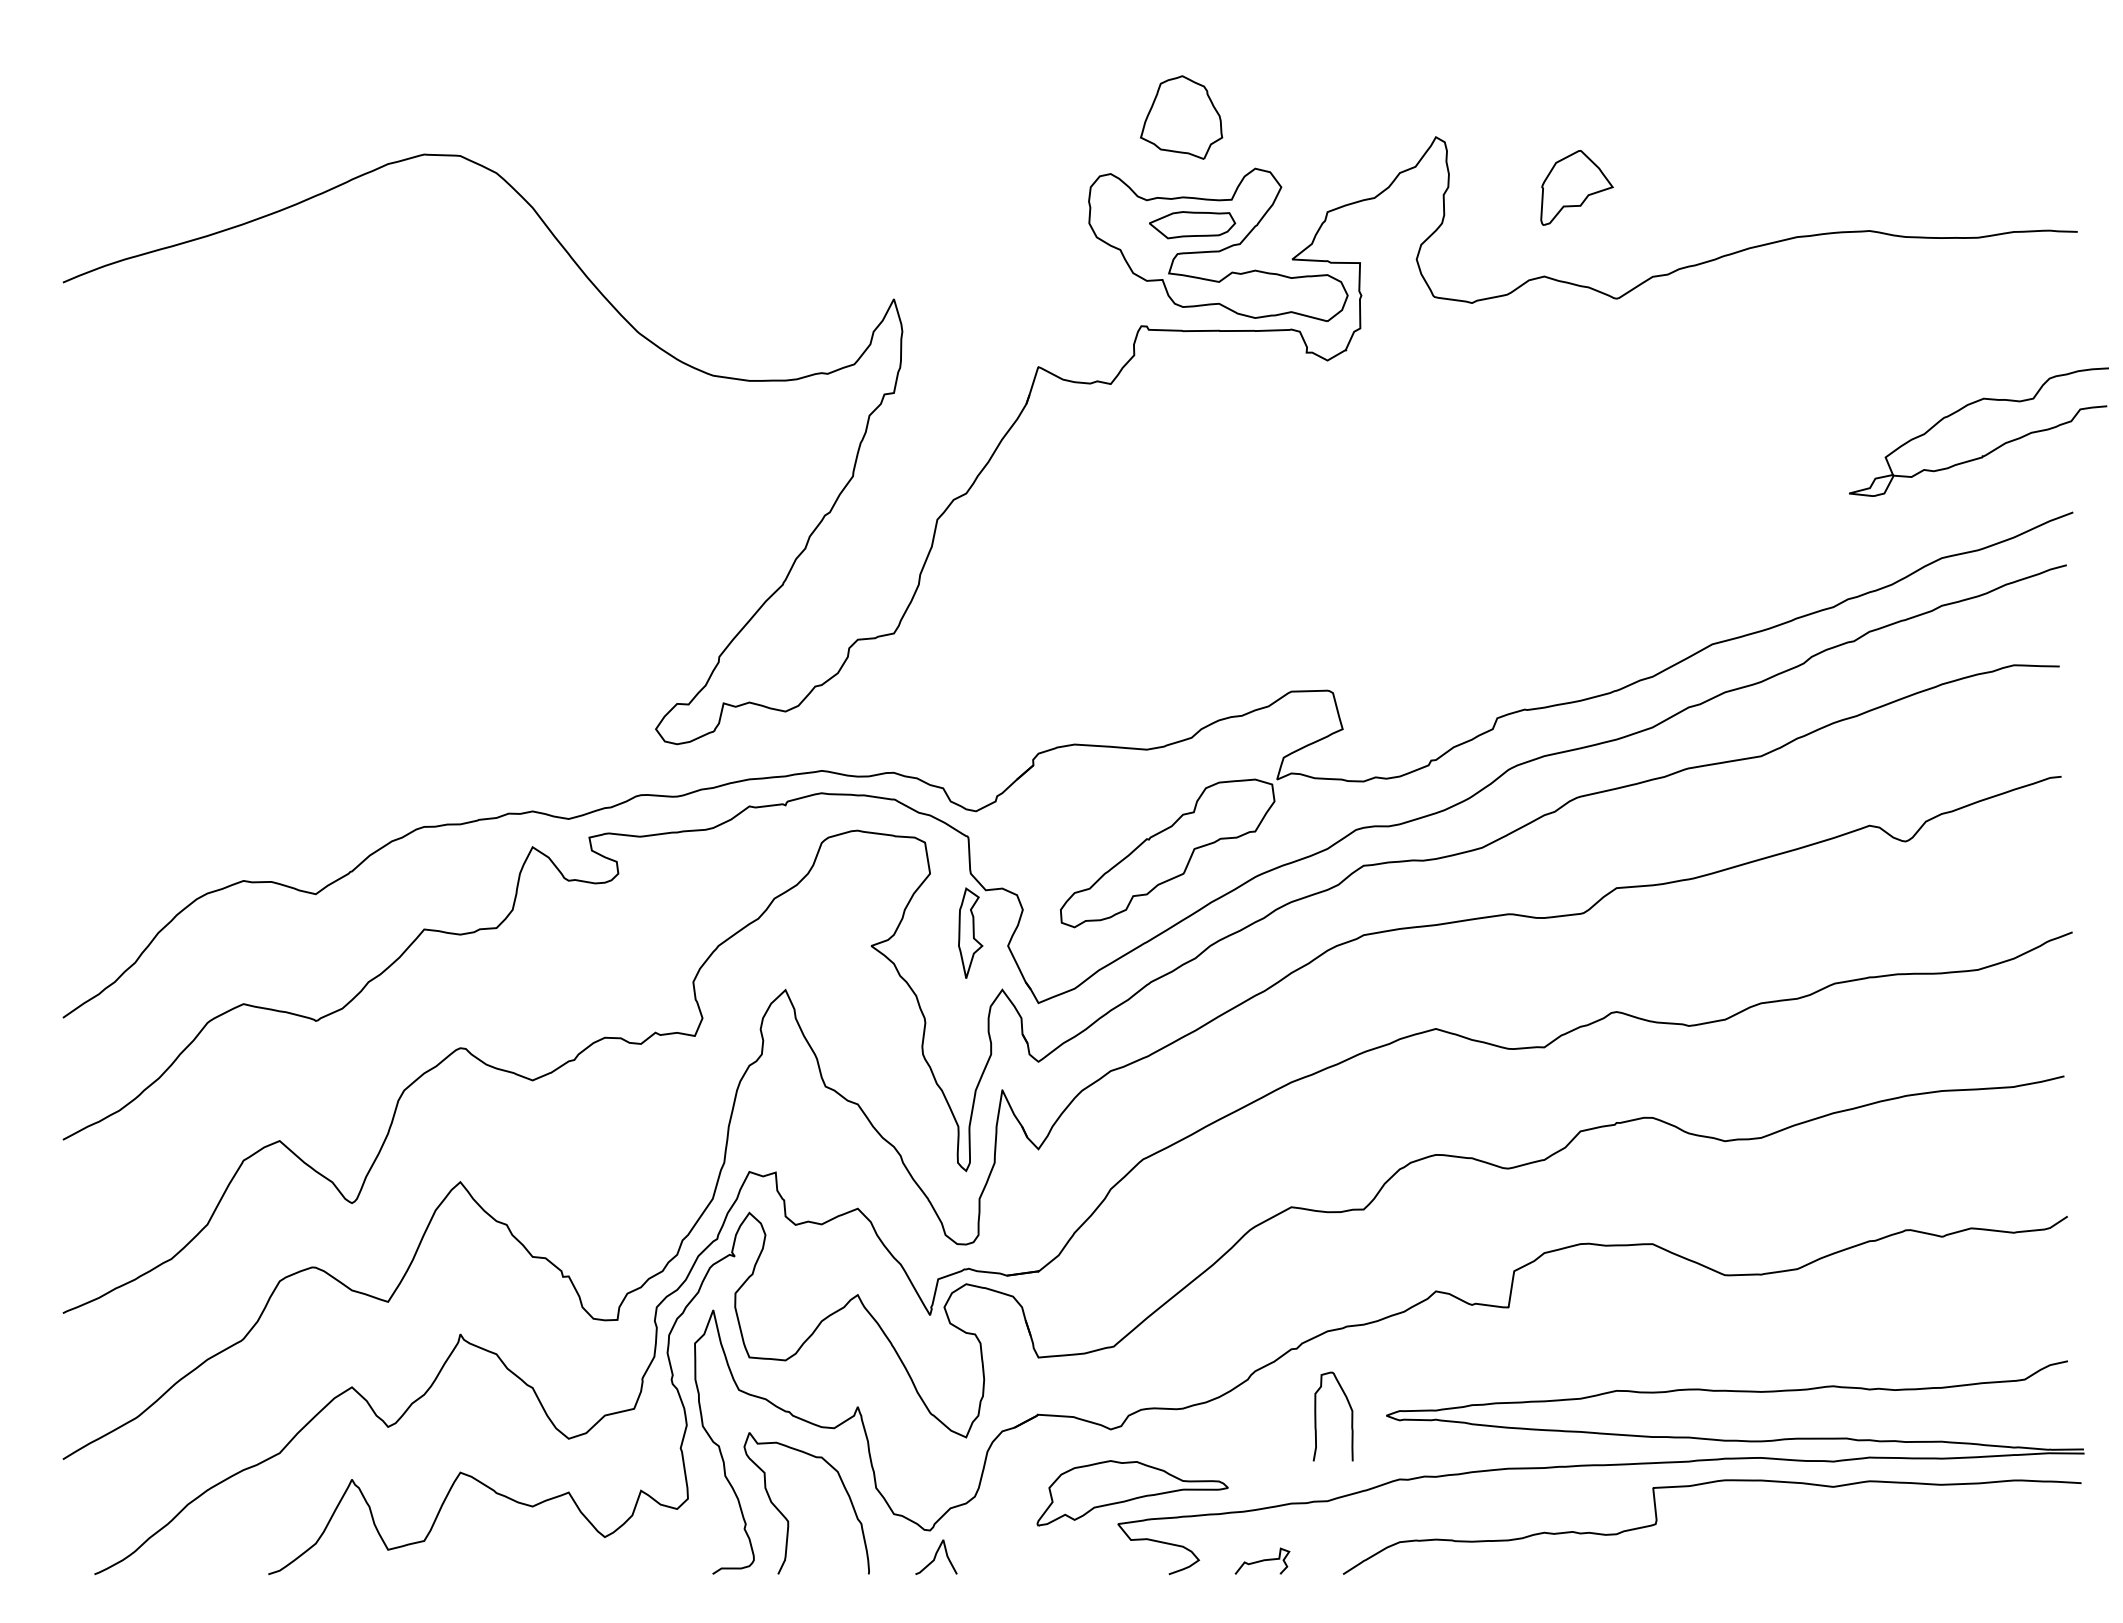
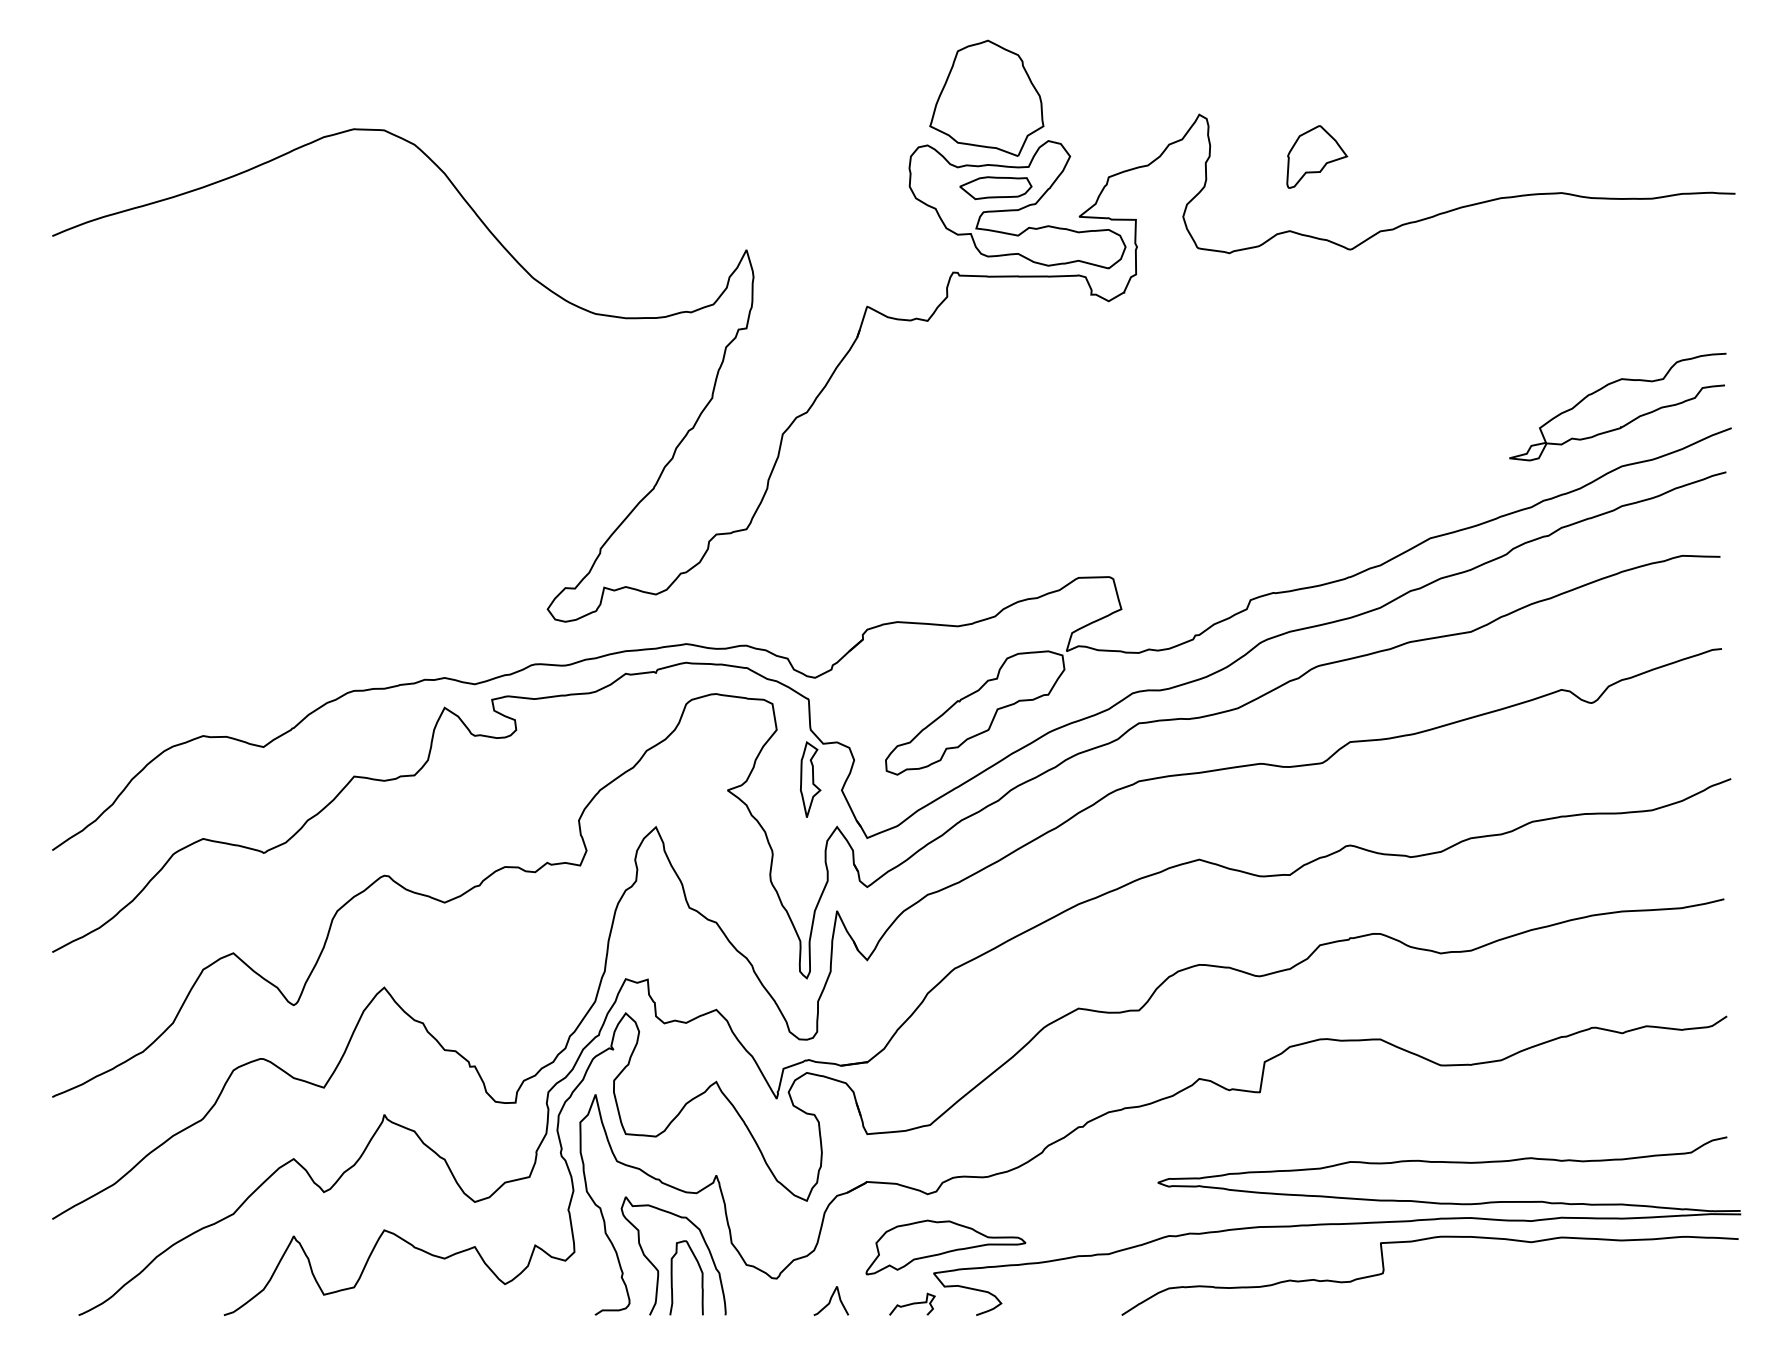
part: (1181, 117) -> (986, 98), size x1.67
curve: (1989, 451) -> (1626, 423), moved
curve: (1316, 1416) -> (672, 1277), moved
curve: (936, 1556) -> (831, 1300), moved
curve: (1262, 1560) -> (912, 1303), moved

